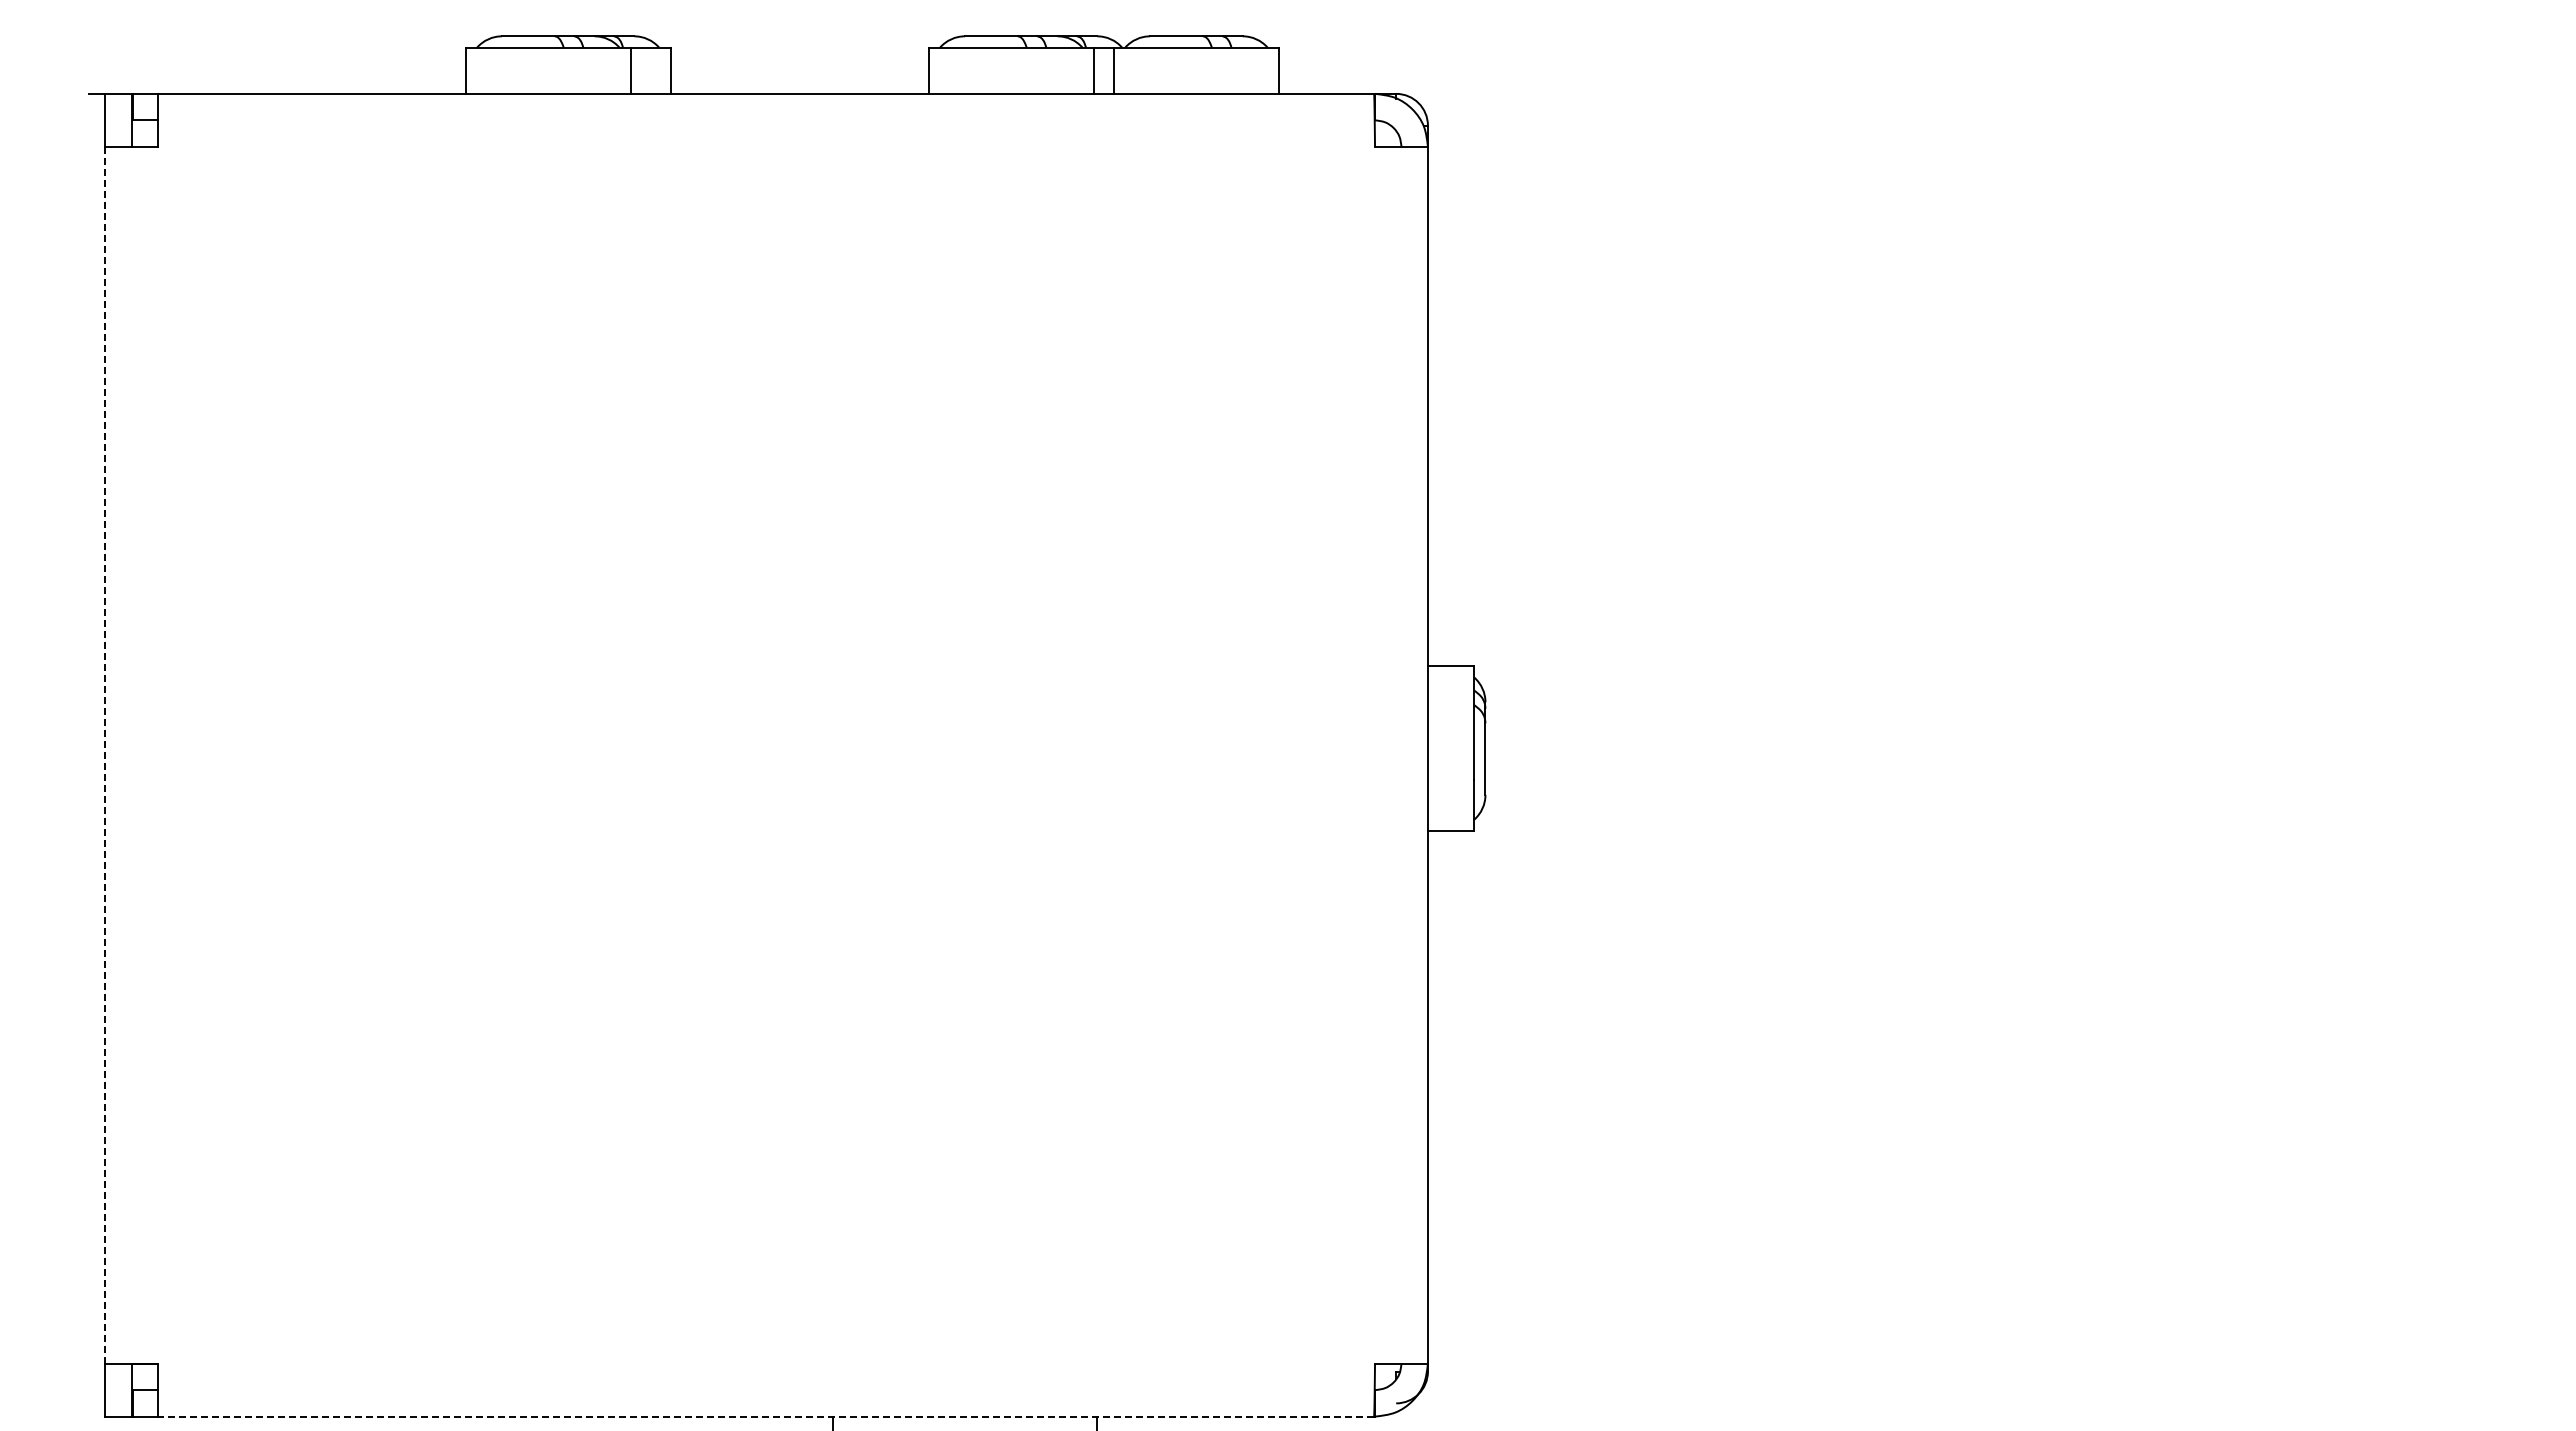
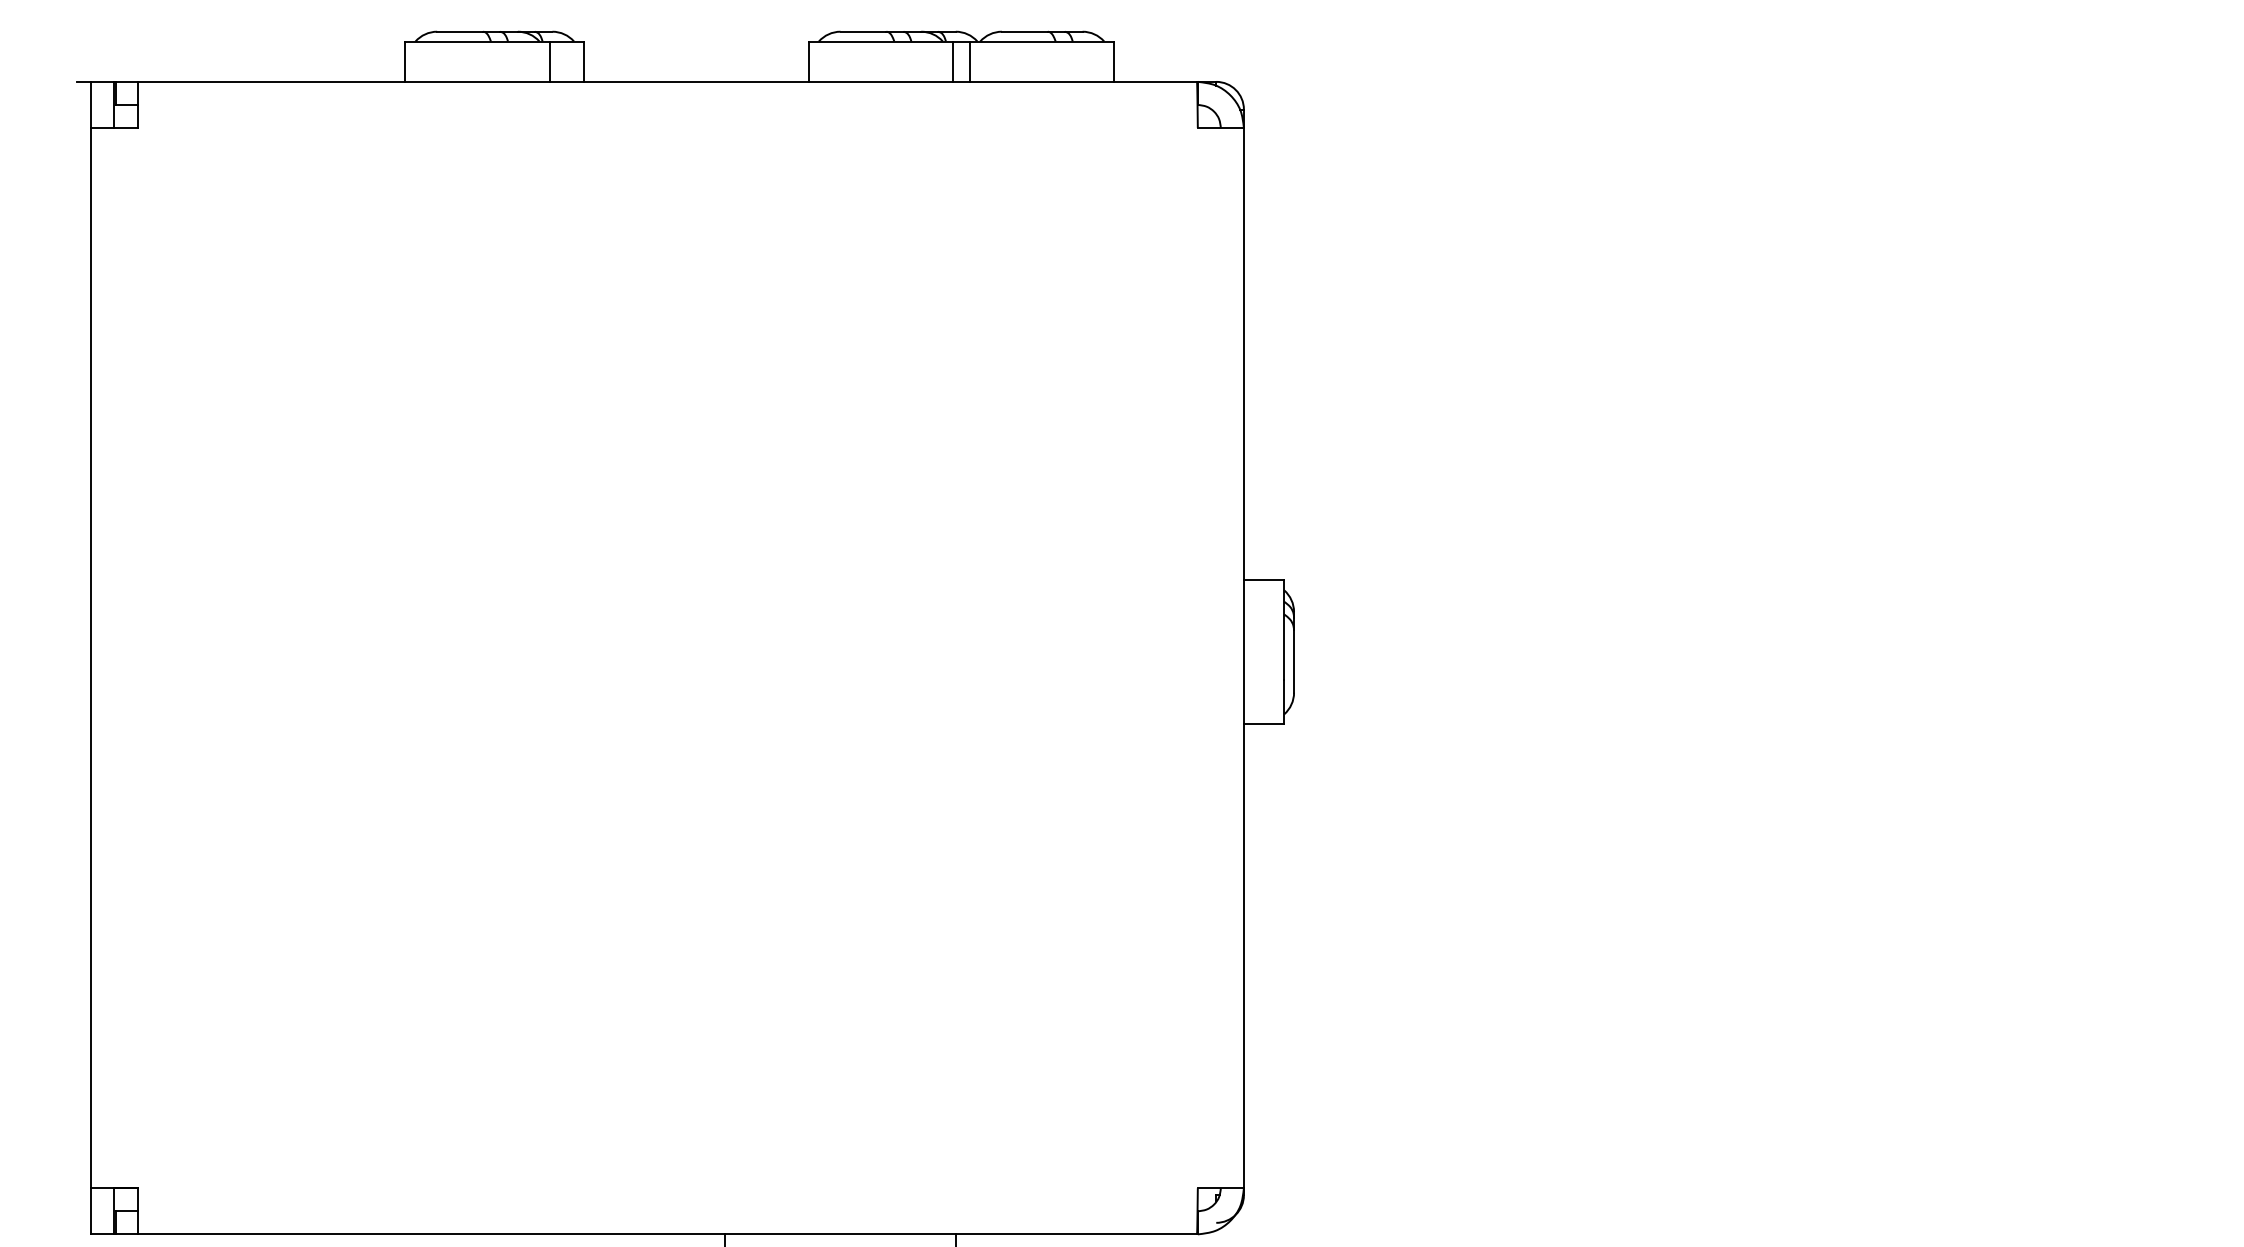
line: (105, 754) -> (91, 657), dashed -> solid
line: (766, 1416) -> (667, 1234), dashed -> solid

